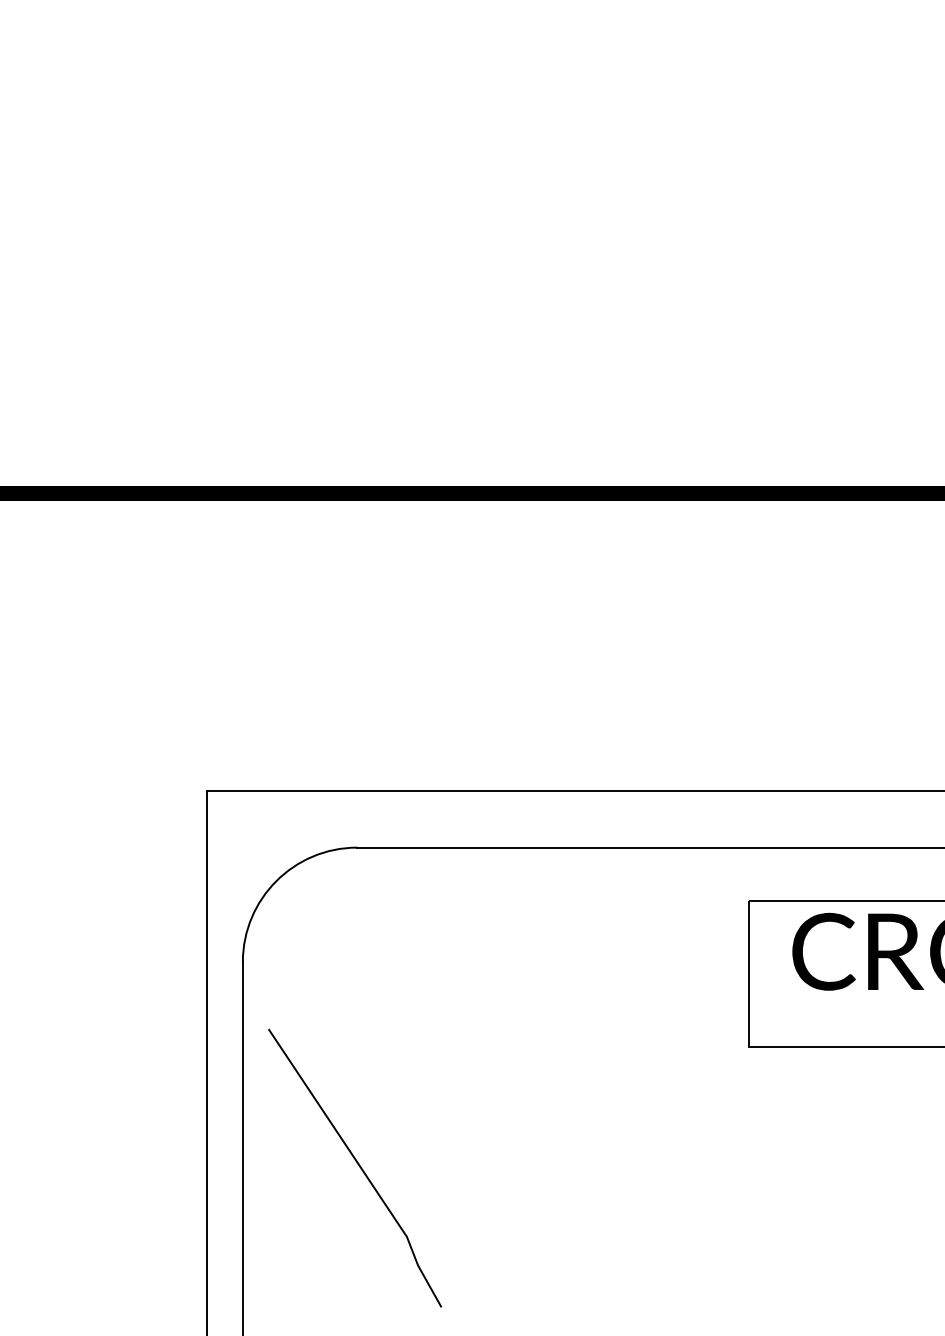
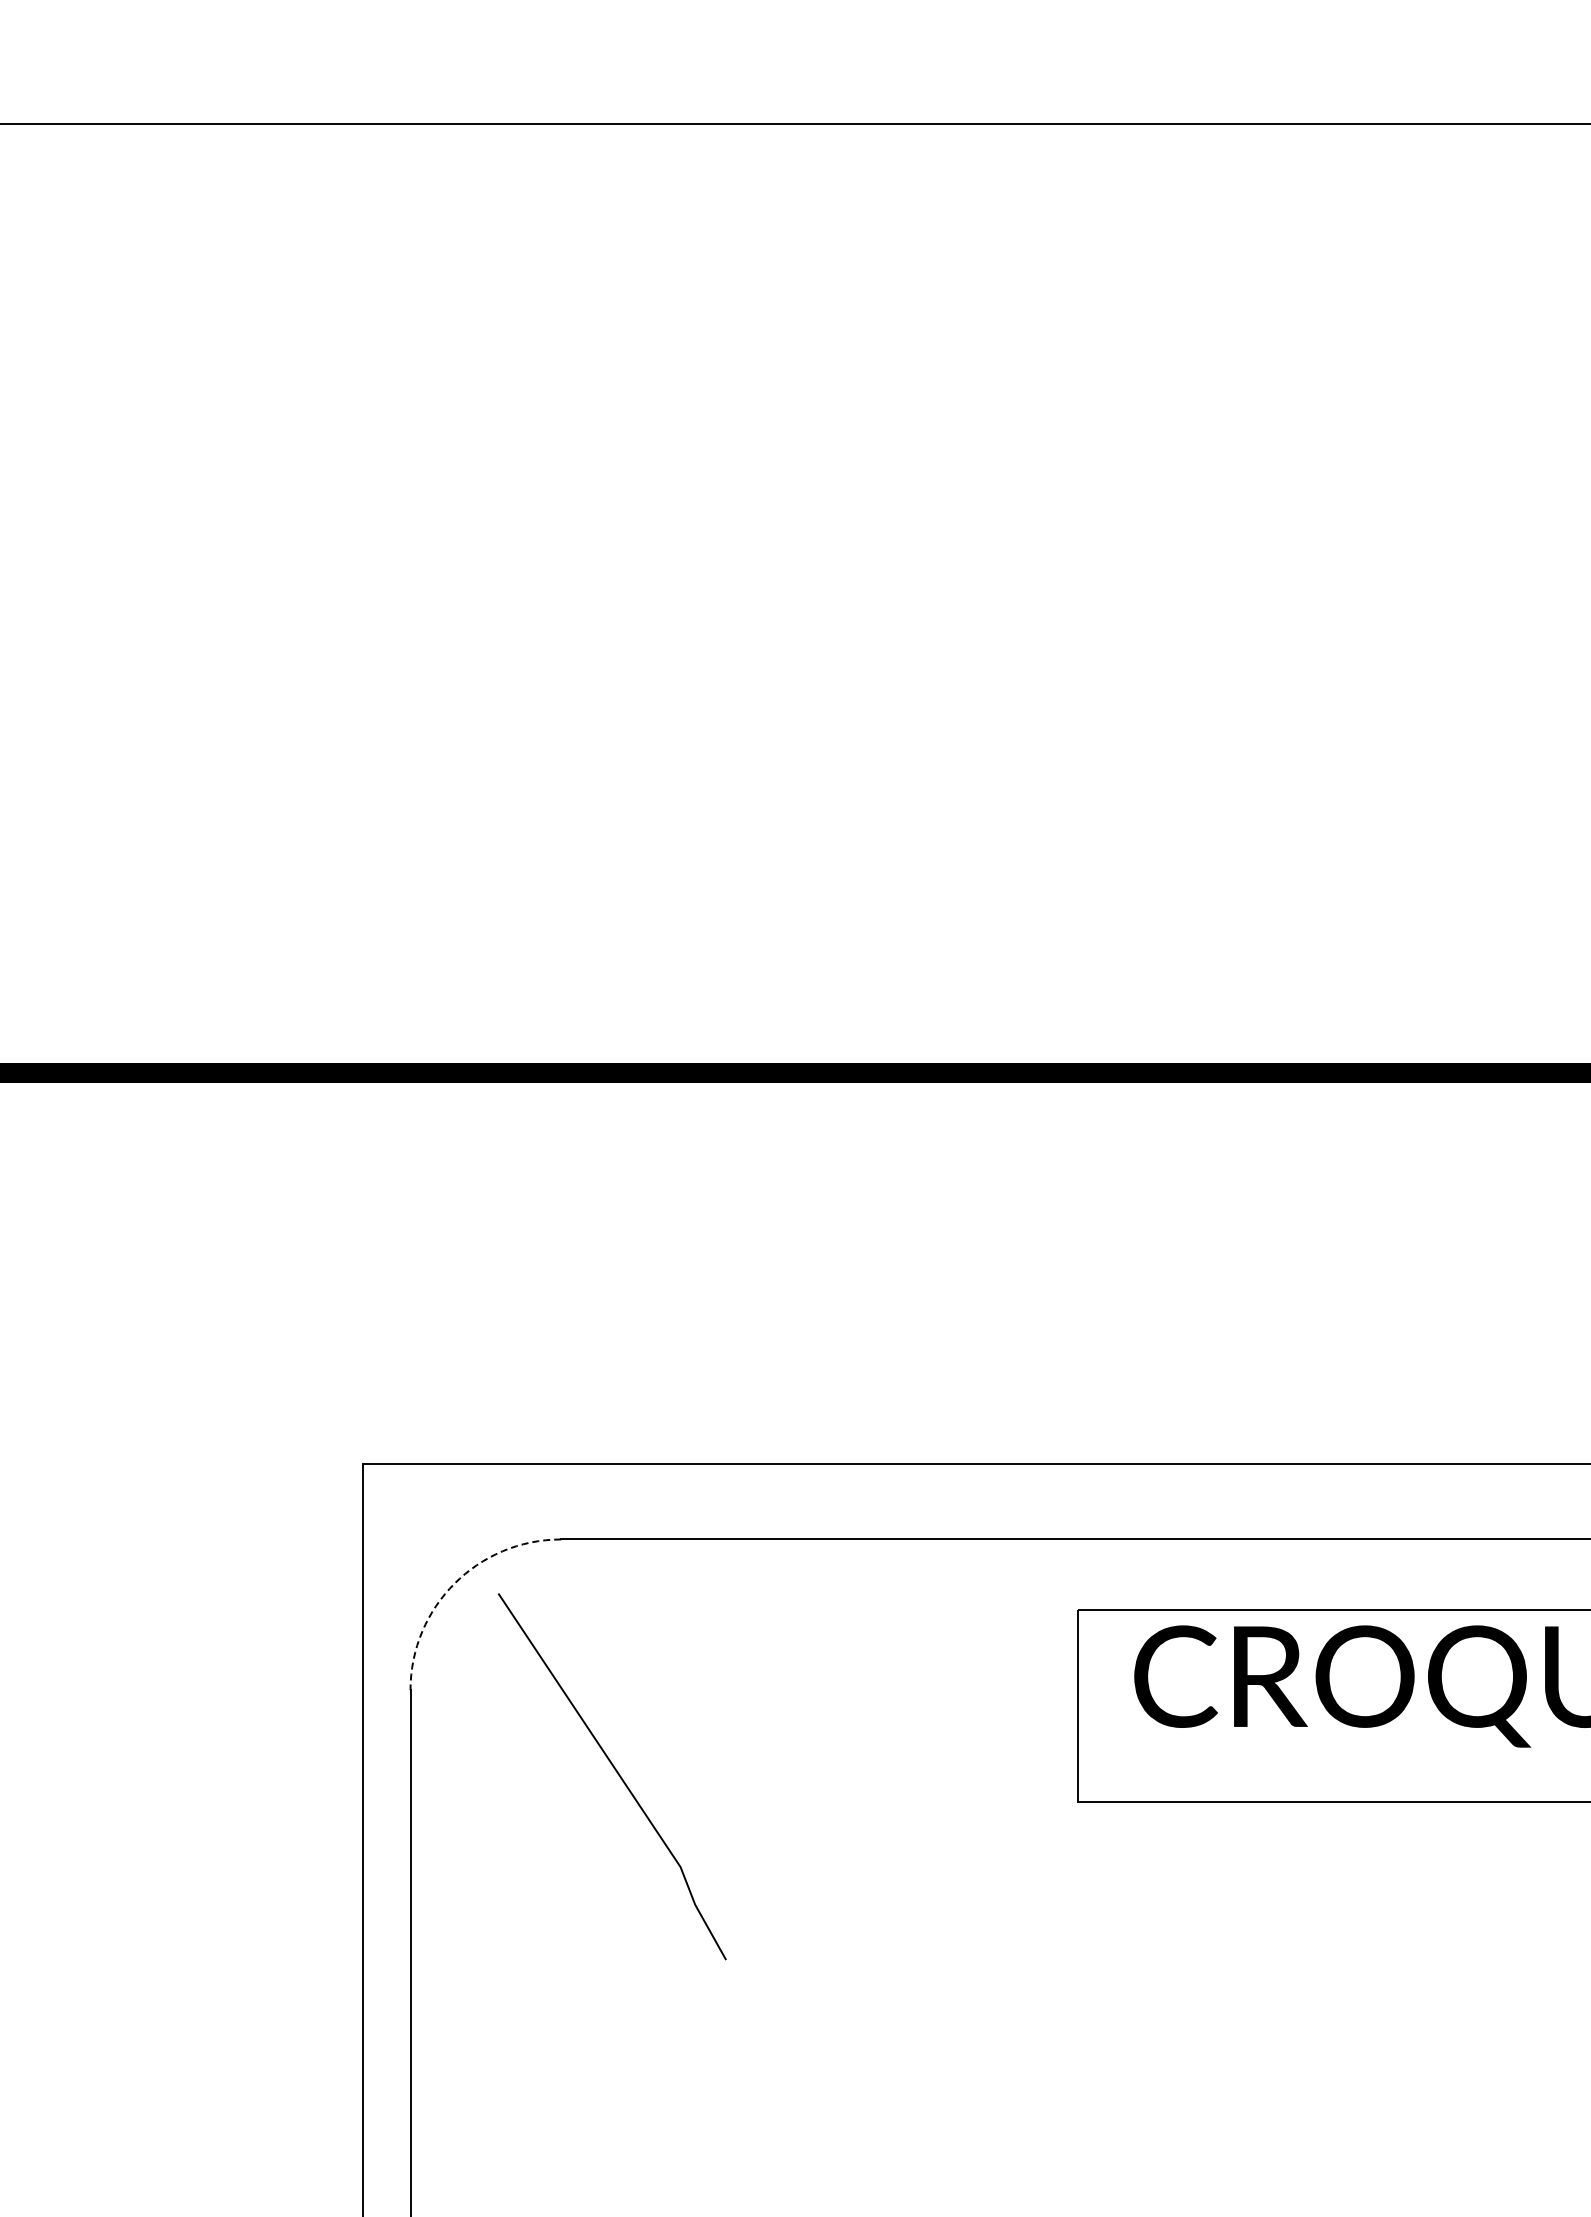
arc: (276, 881) -> (454, 1583), solid -> dashed
line: (359, 1166) -> (617, 1774), moved

